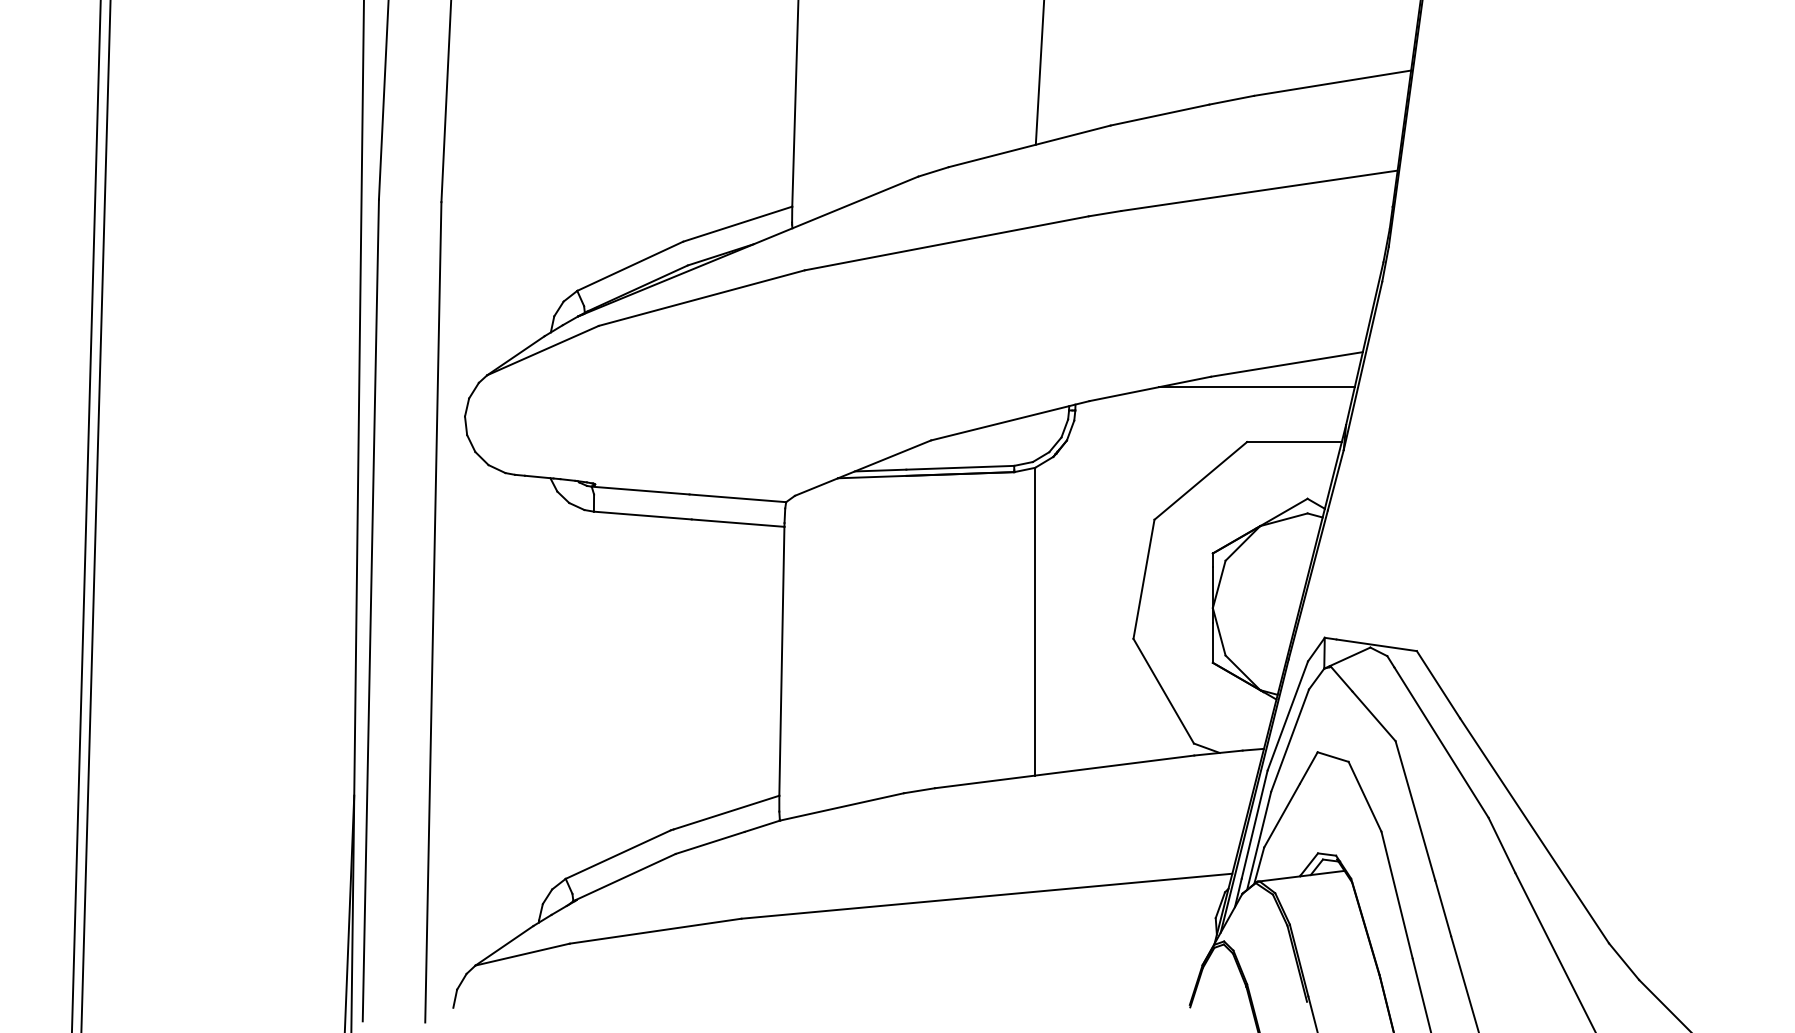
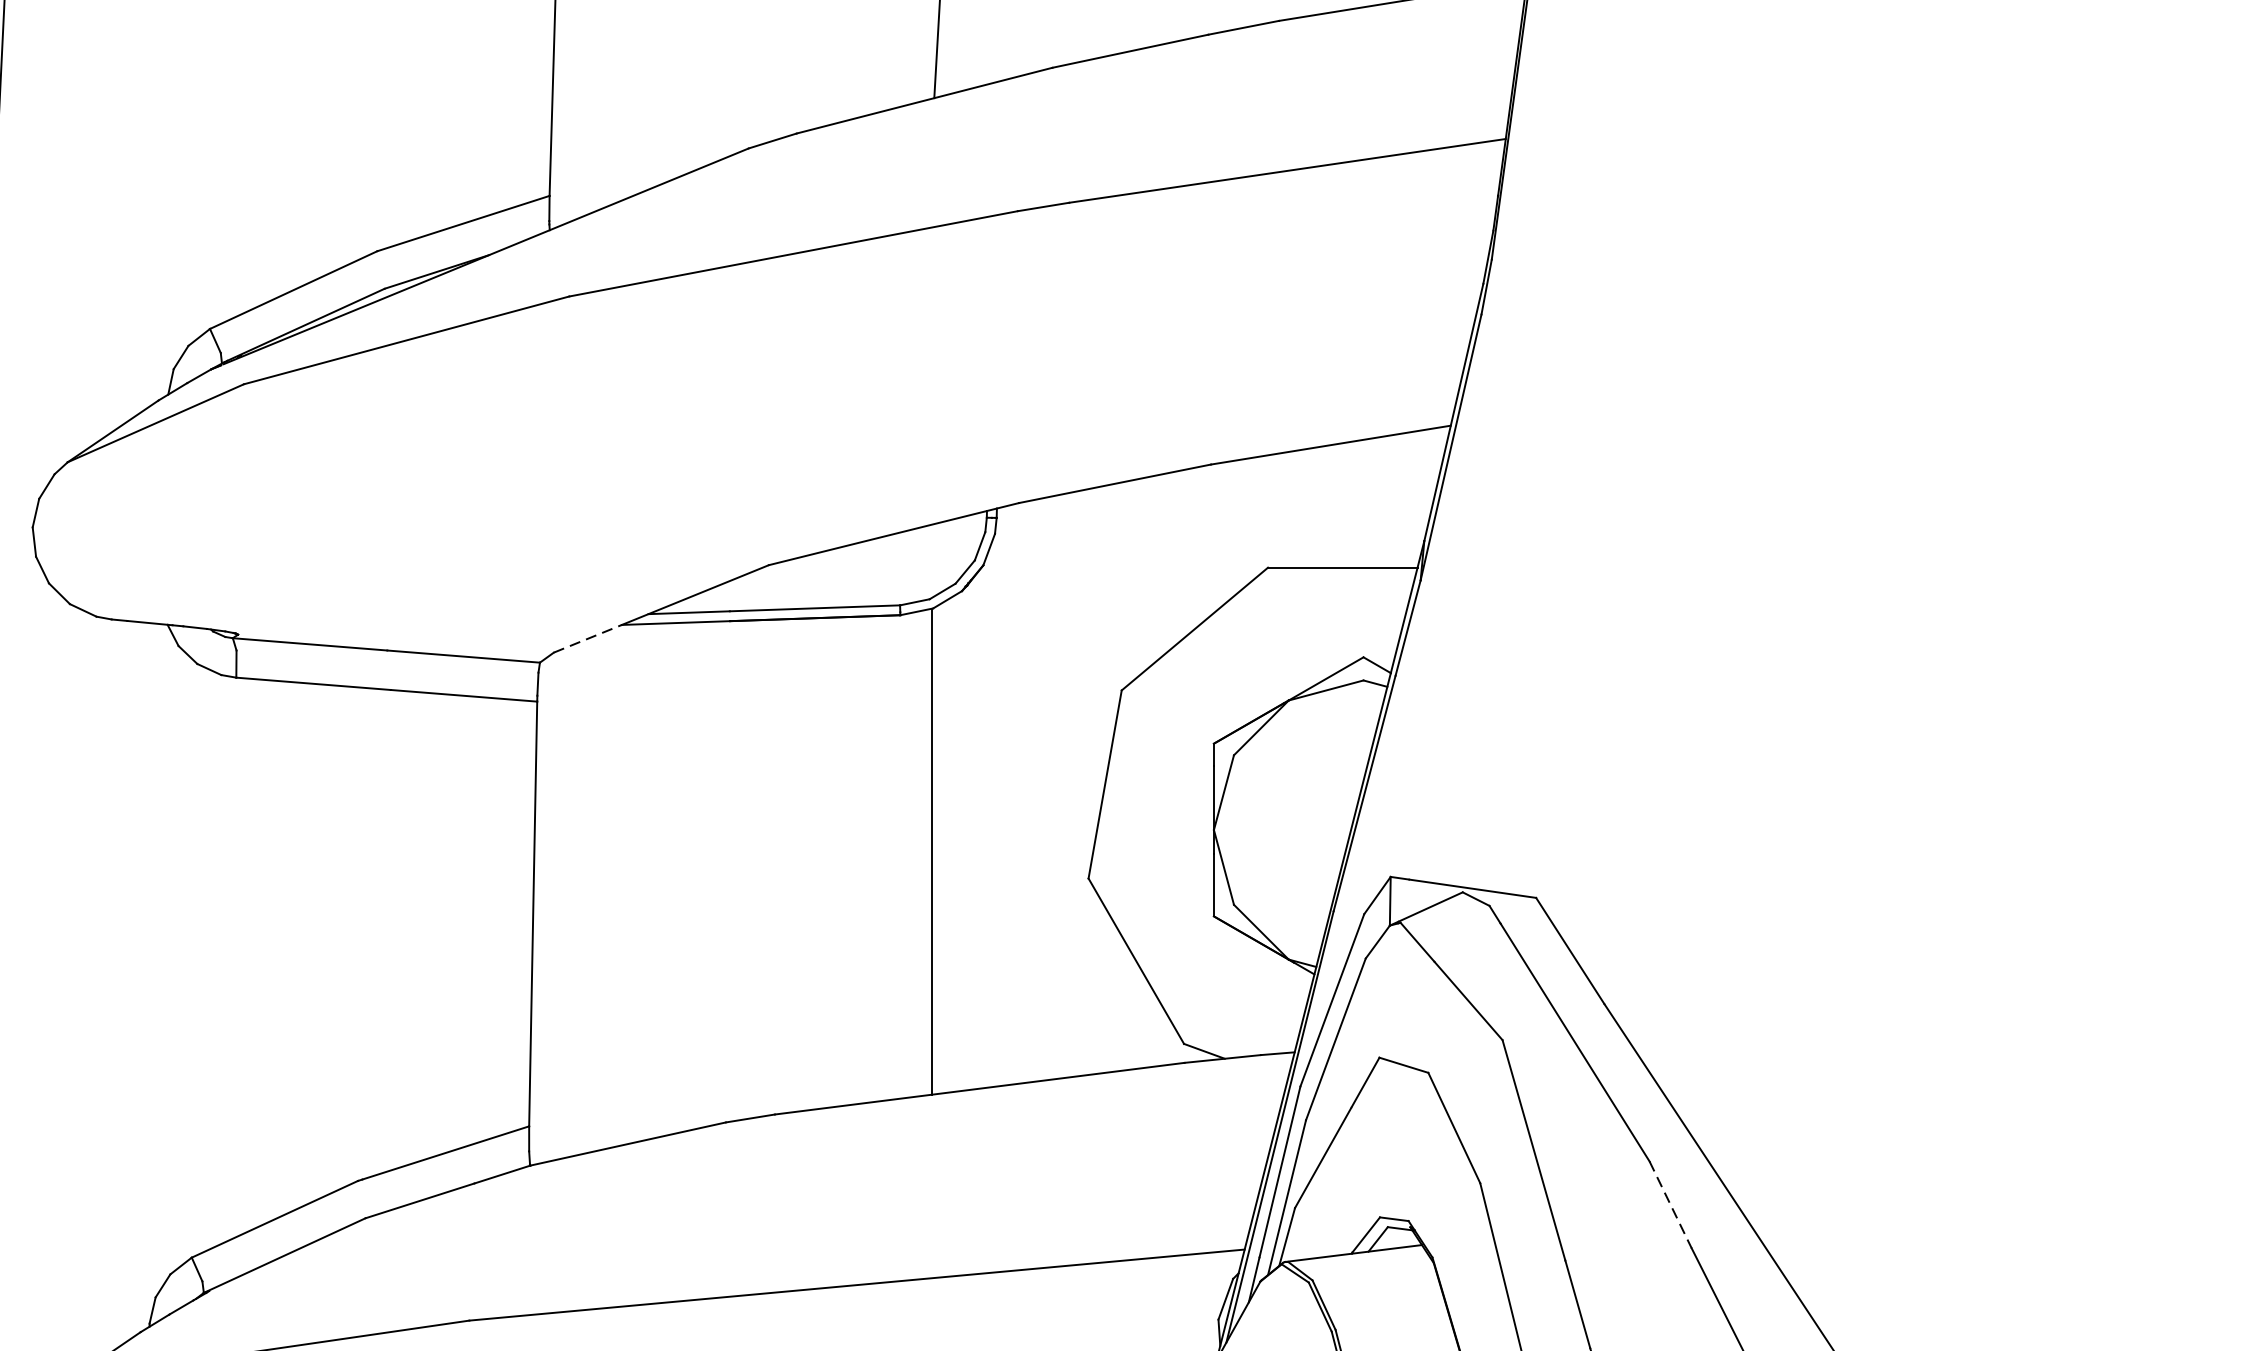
line: (1256, 387) -> (1282, 481), removed
line: (816, 486) -> (587, 637), solid -> dashed
line: (1502, 845) -> (1671, 1204), solid -> dashed

